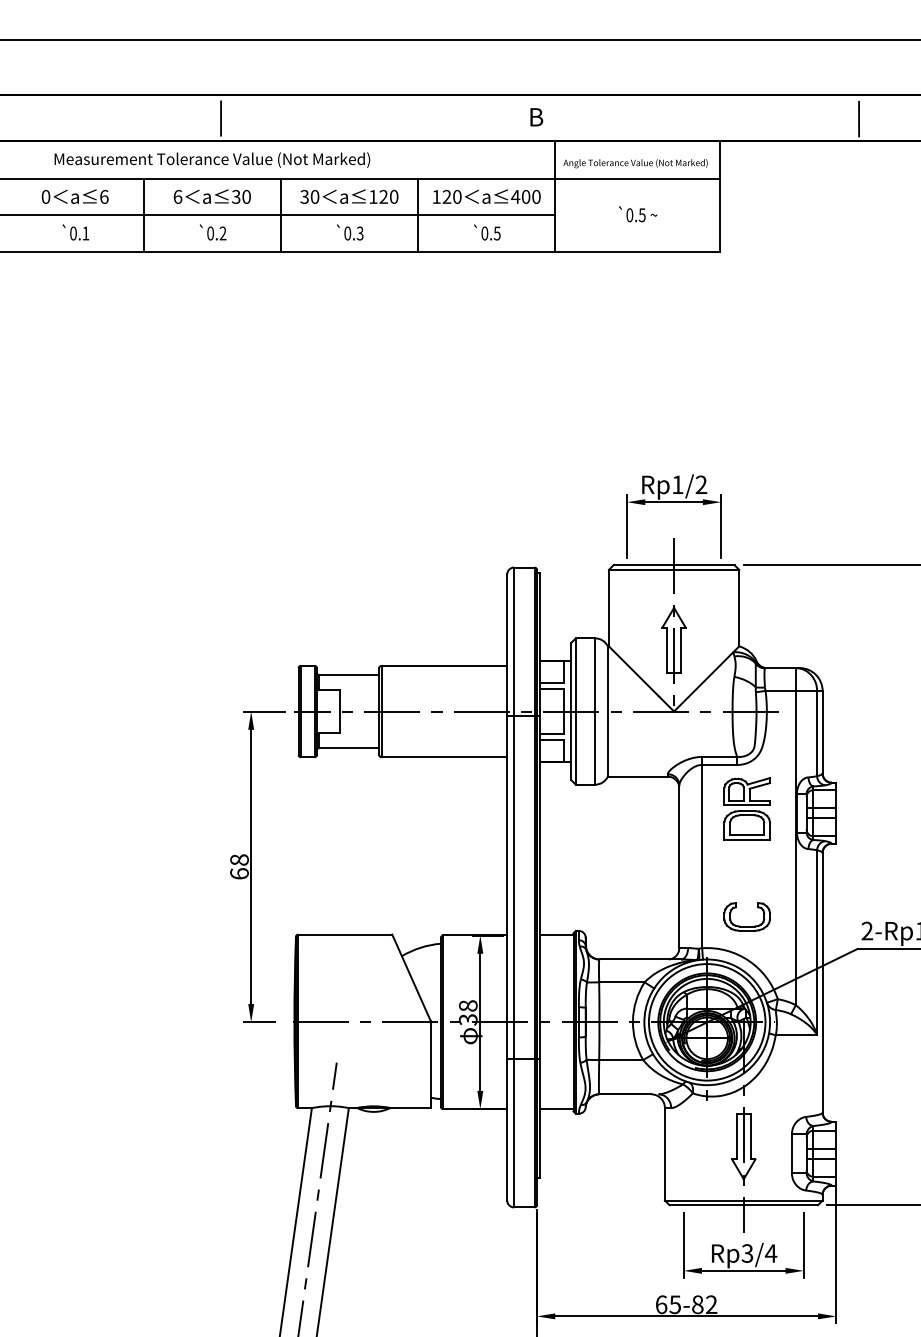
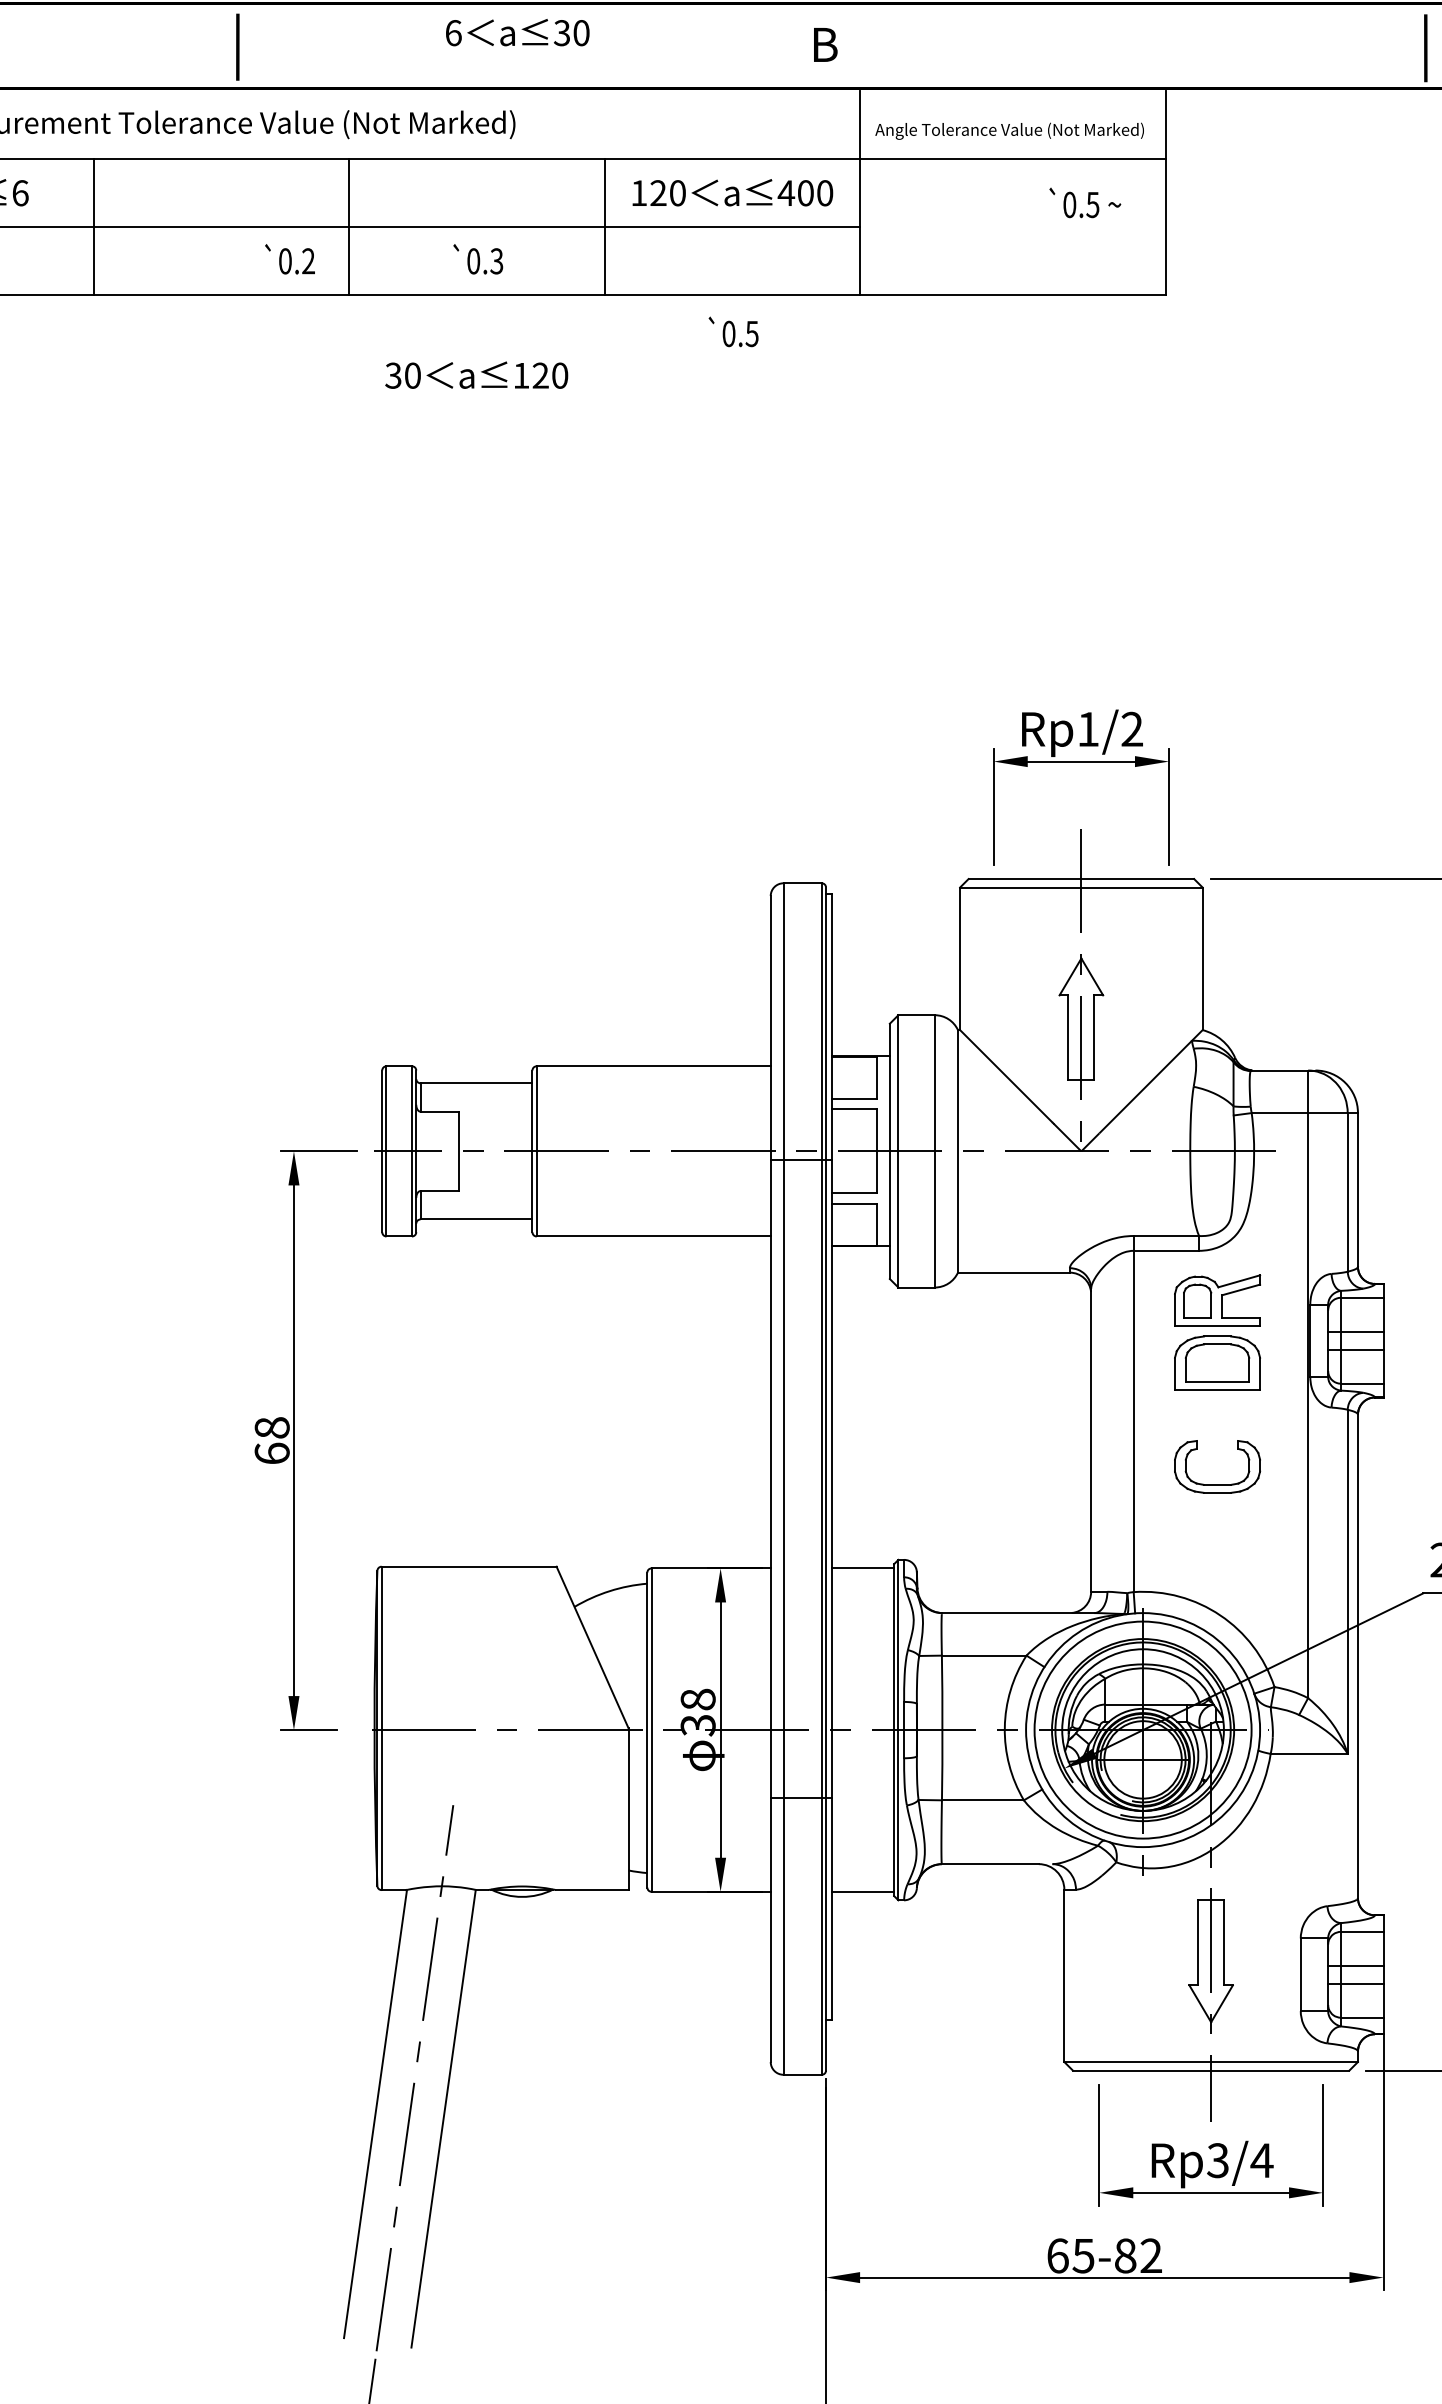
text: (211, 196) -> (516, 32), moved
text: (349, 196) -> (477, 374), moved
text: (638, 214) -> (1085, 203), moved
text: (212, 232) -> (288, 259), moved
text: (487, 232) -> (733, 332), moved
part: (747, 926) -> (1218, 1484), moved

